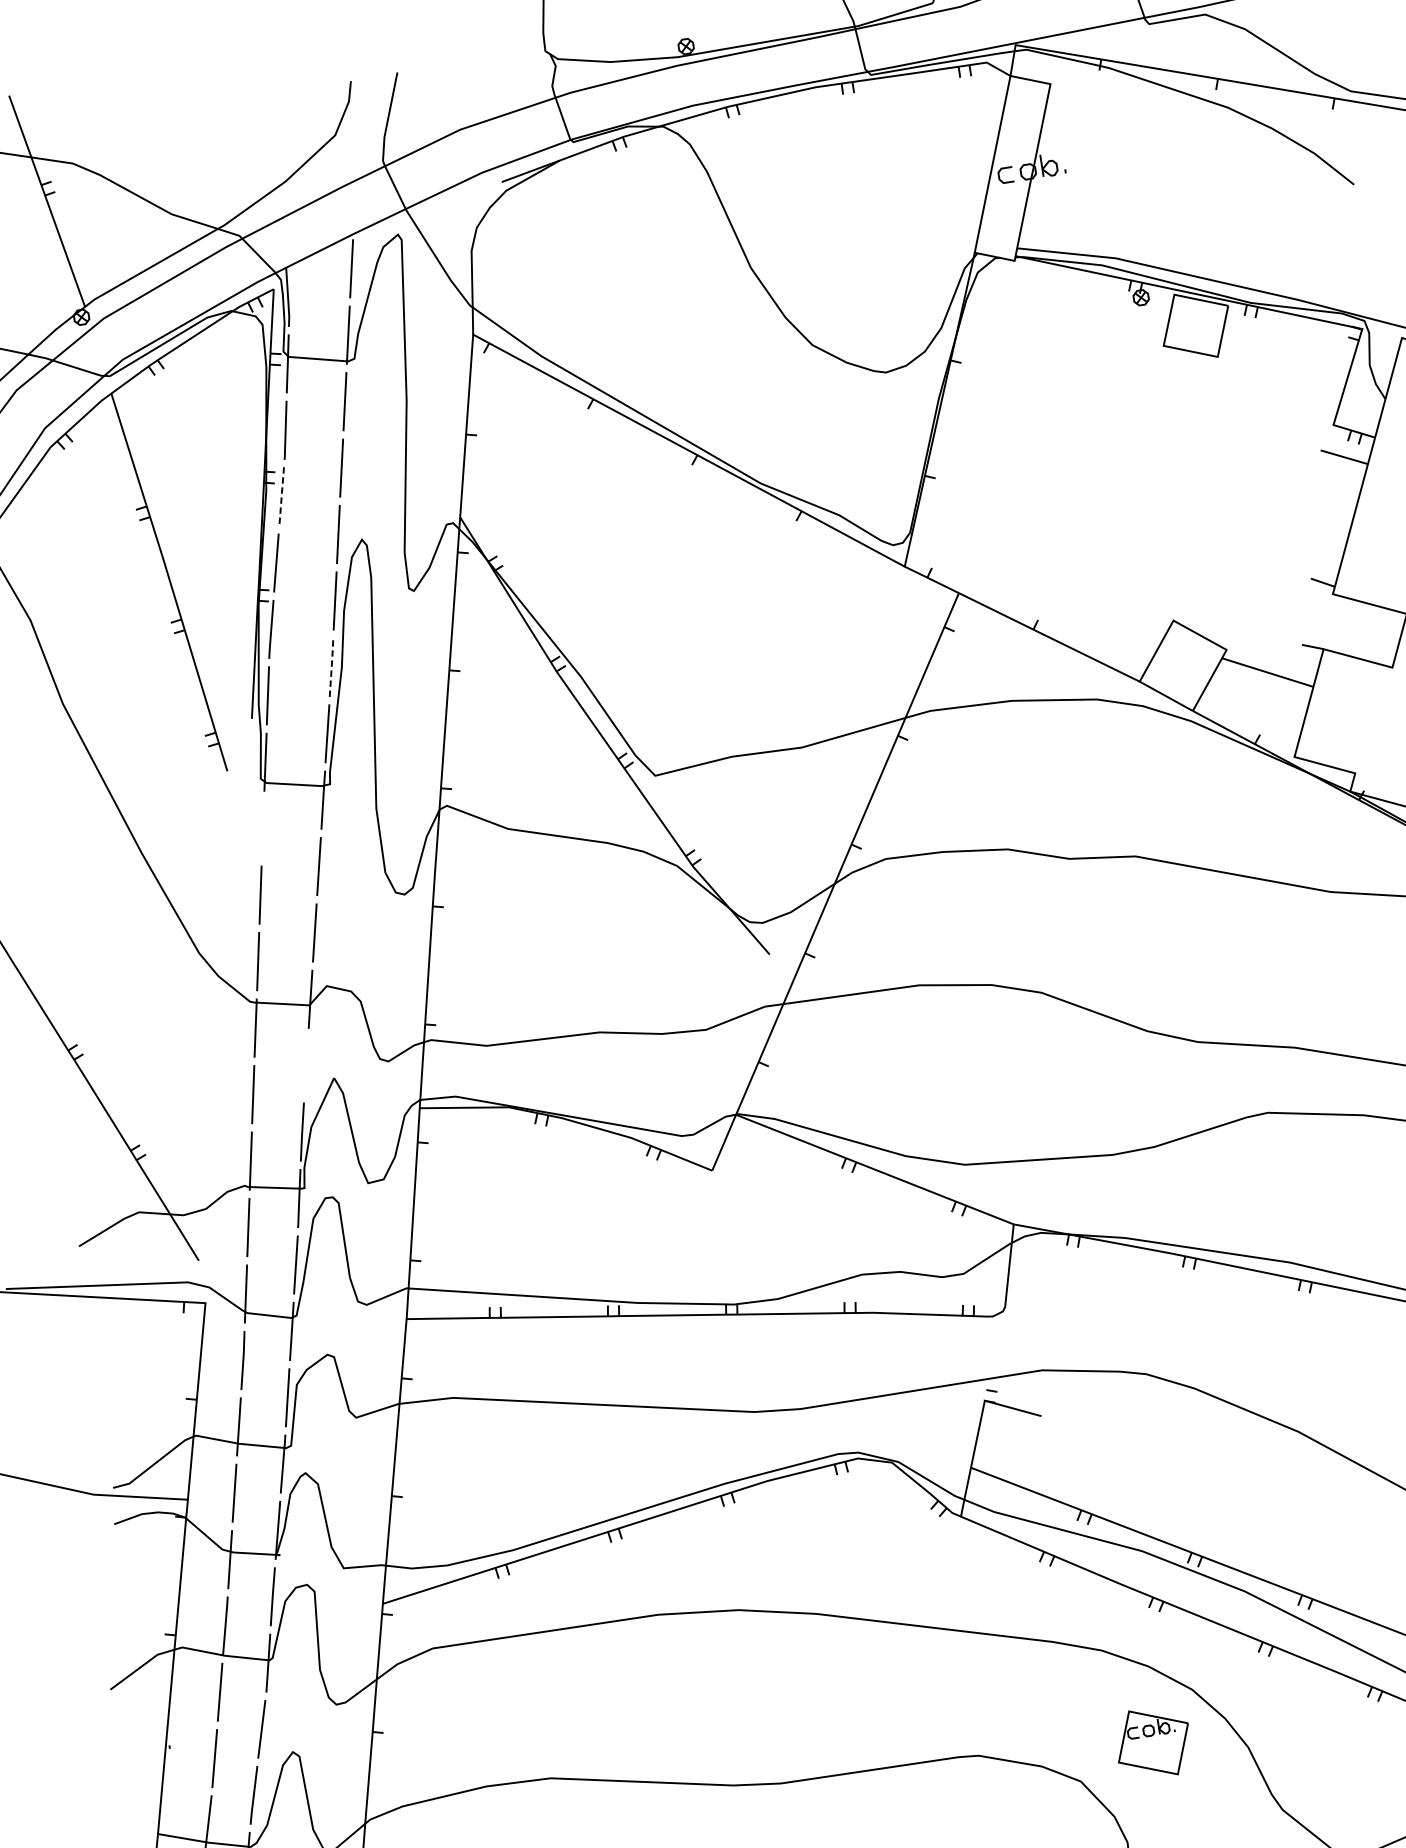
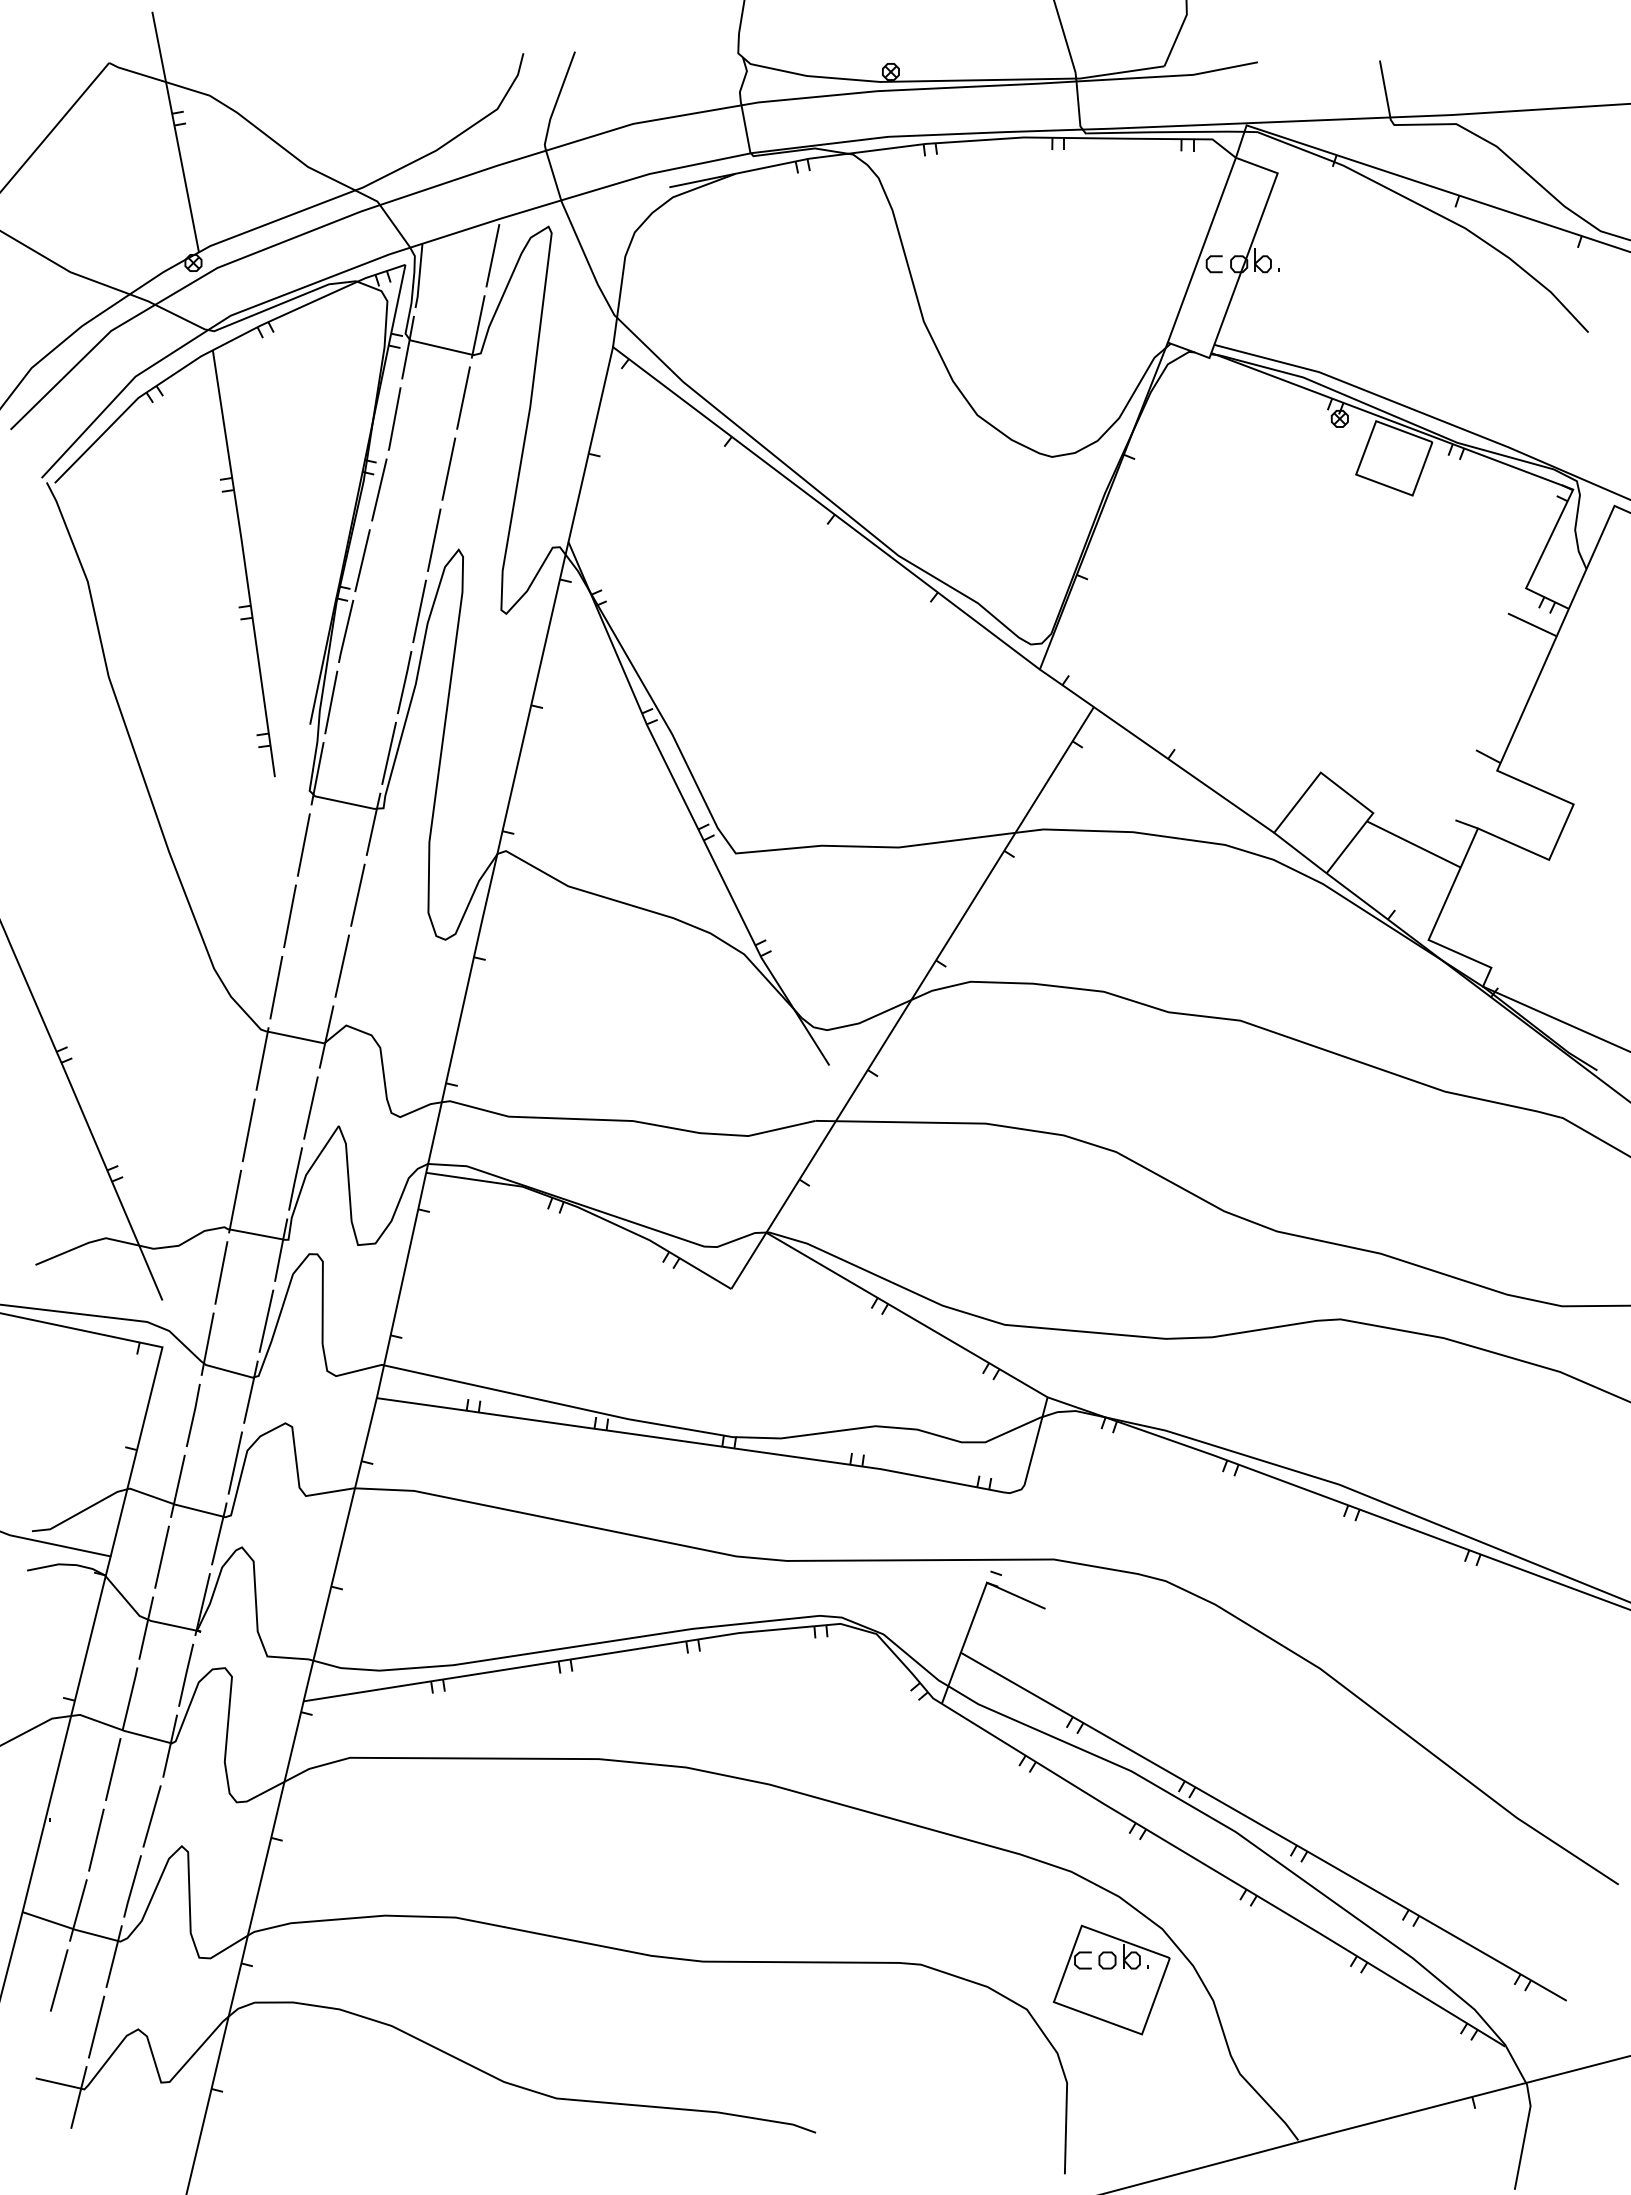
line: (281, 497) -> (379, 490), dashed -> solid
line: (332, 666) -> (405, 681), dashed -> solid
line: (262, 828) -> (303, 844), added
line: (305, 1065) -> (310, 1107), added
part: (1153, 1742) -> (1111, 1979), size x1.43

